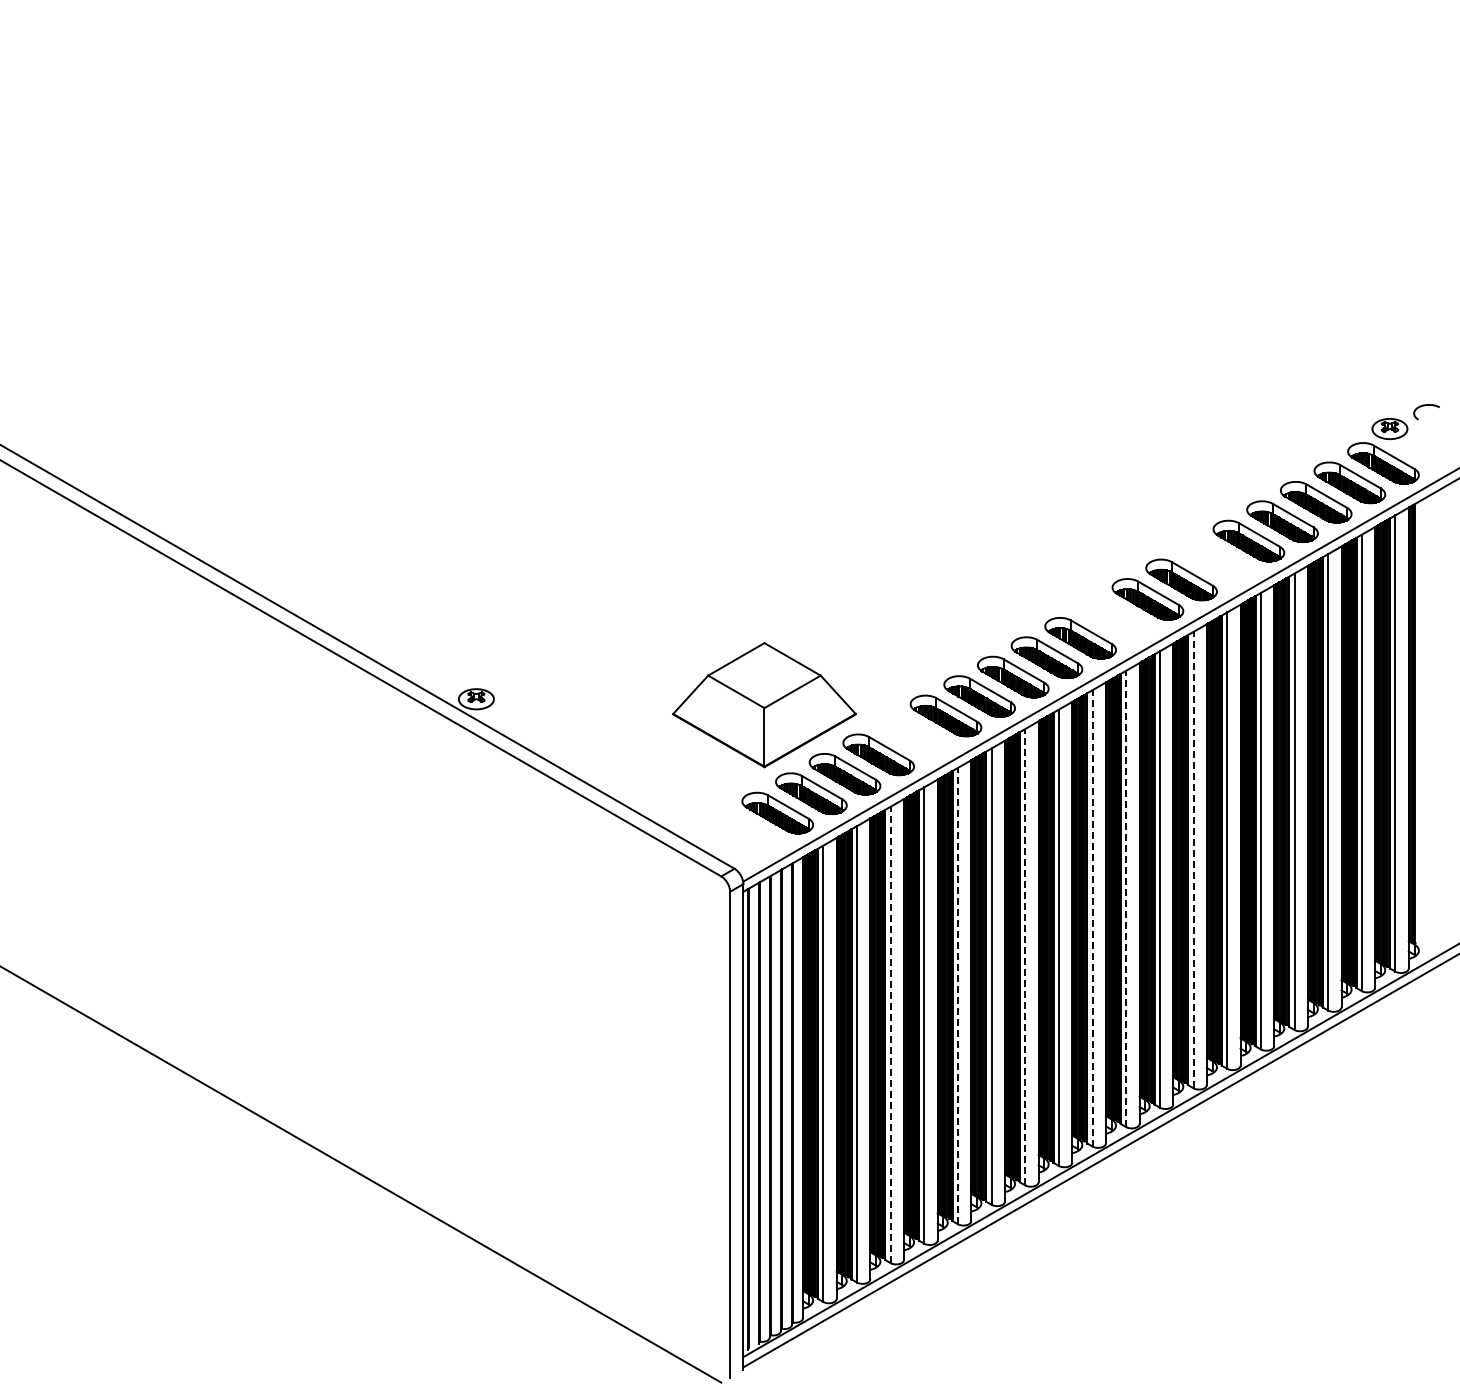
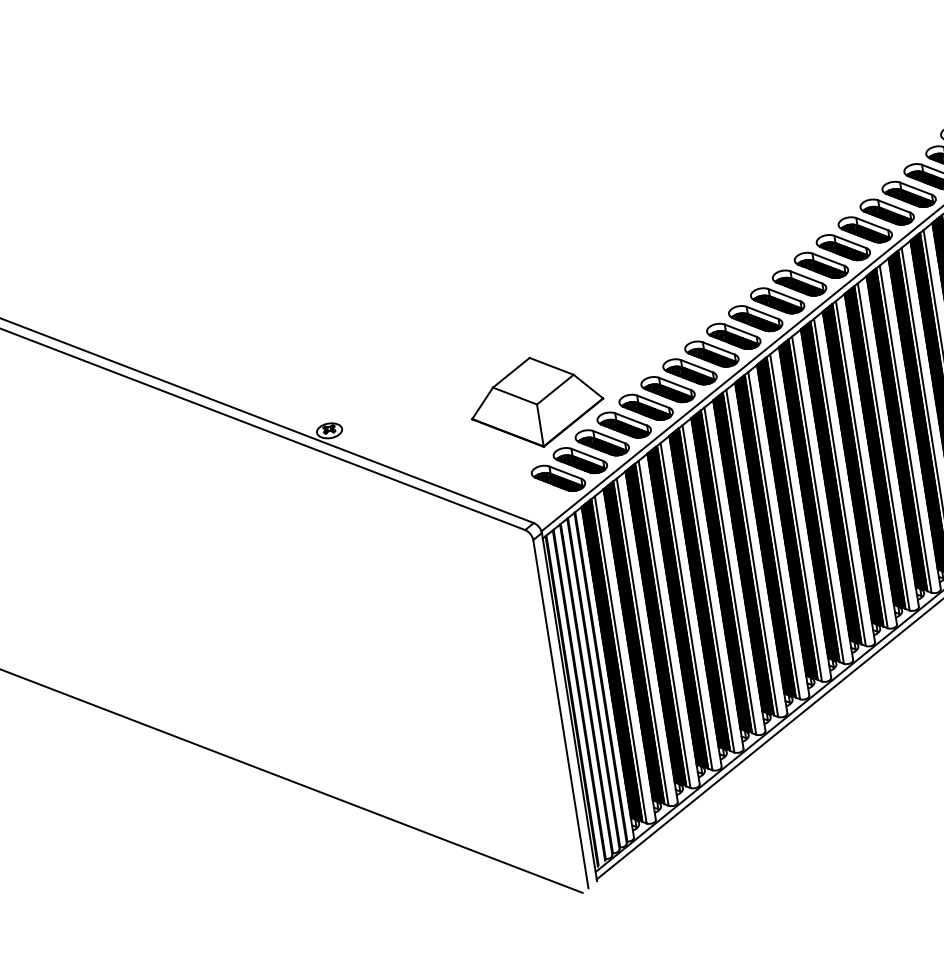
part: (1215, 560) -> (843, 247), added
part: (1114, 618) -> (777, 300), added
part: (912, 735) -> (646, 407), added
line: (1193, 859) -> (861, 464), dashed -> solid
line: (1126, 898) -> (818, 499), dashed -> solid
line: (1092, 917) -> (795, 517), dashed -> solid
line: (1025, 956) -> (752, 552), dashed -> solid
line: (957, 995) -> (708, 588), dashed -> solid
line: (890, 1034) -> (664, 624), dashed -> solid

